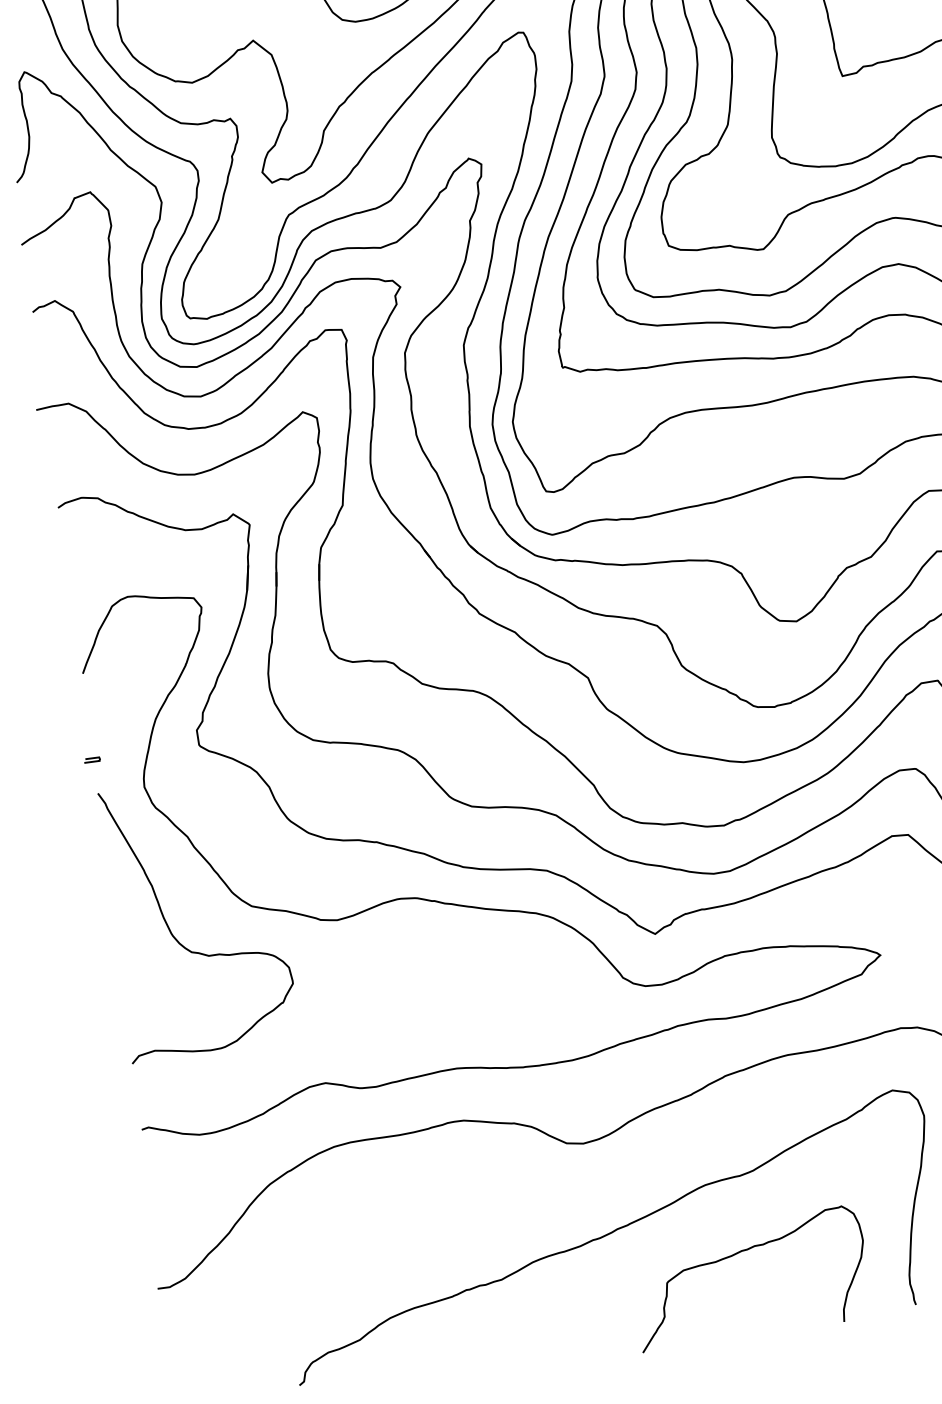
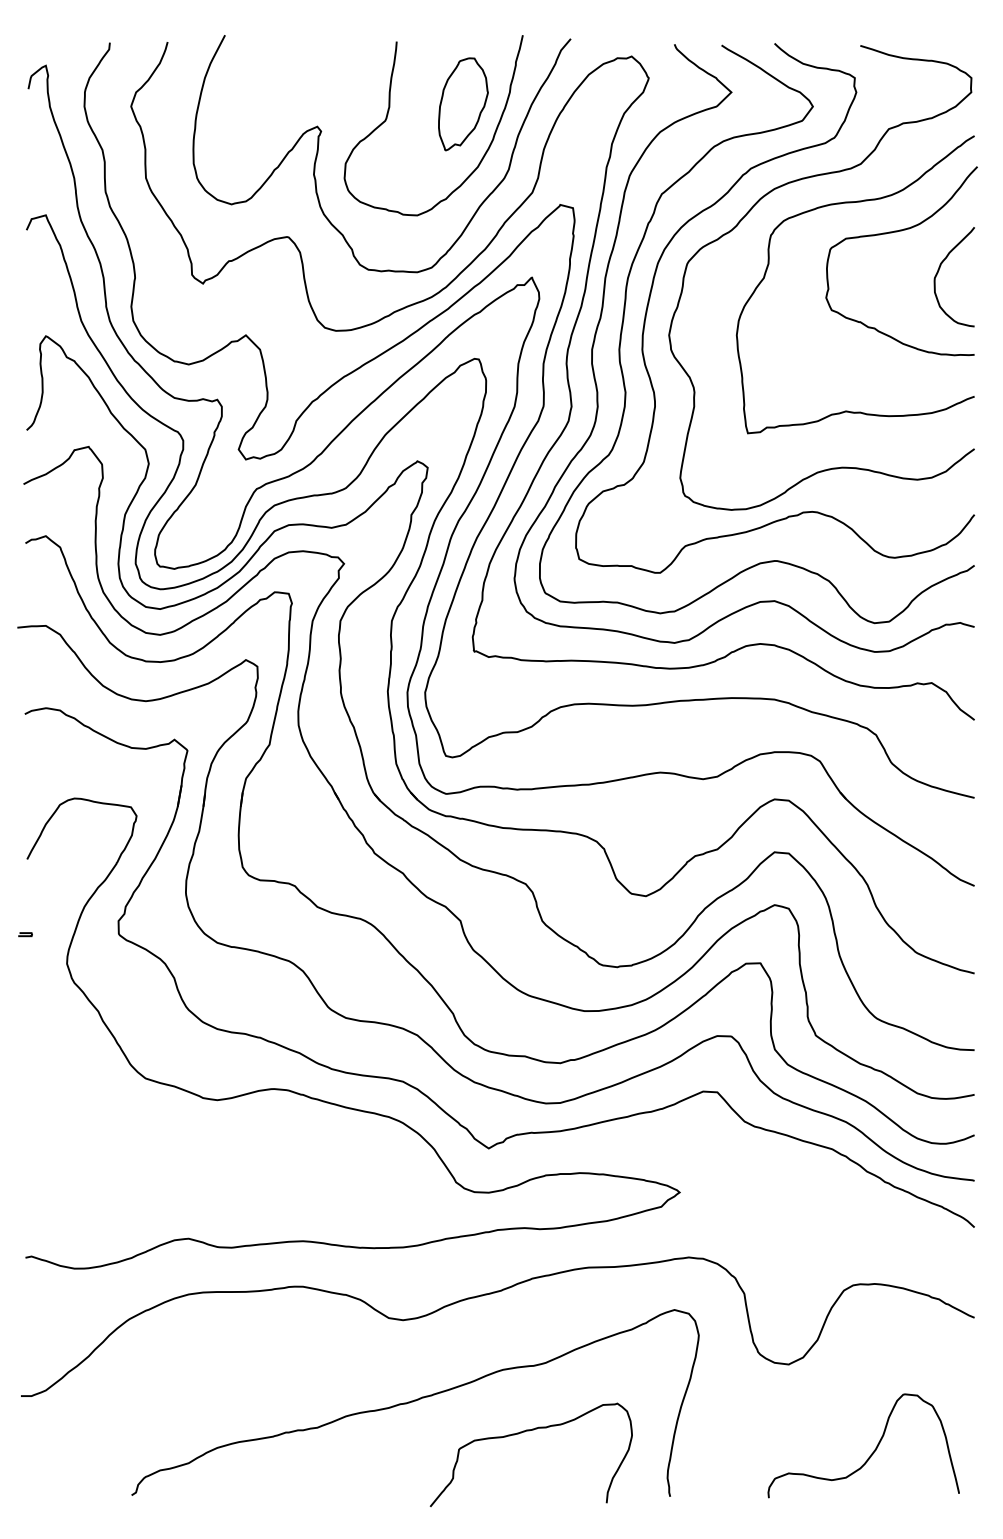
curve: (170, 929) -> (73, 1089), removed

